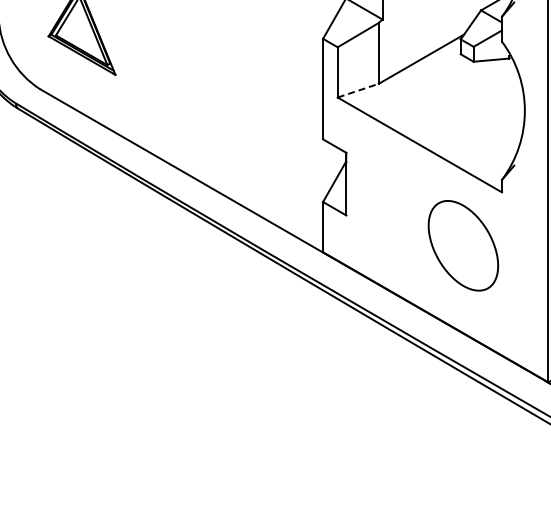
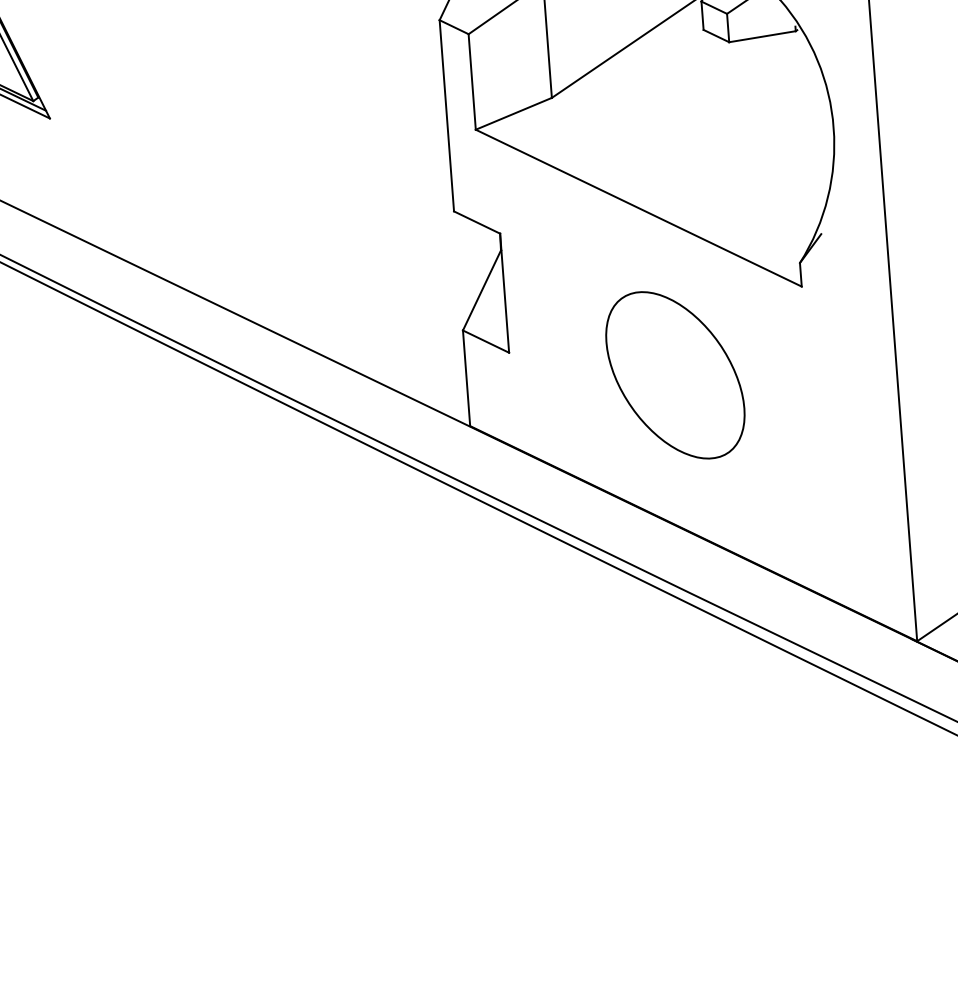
line: (358, 90) -> (514, 113), dashed -> solid
part: (463, 245) -> (675, 374), moved

